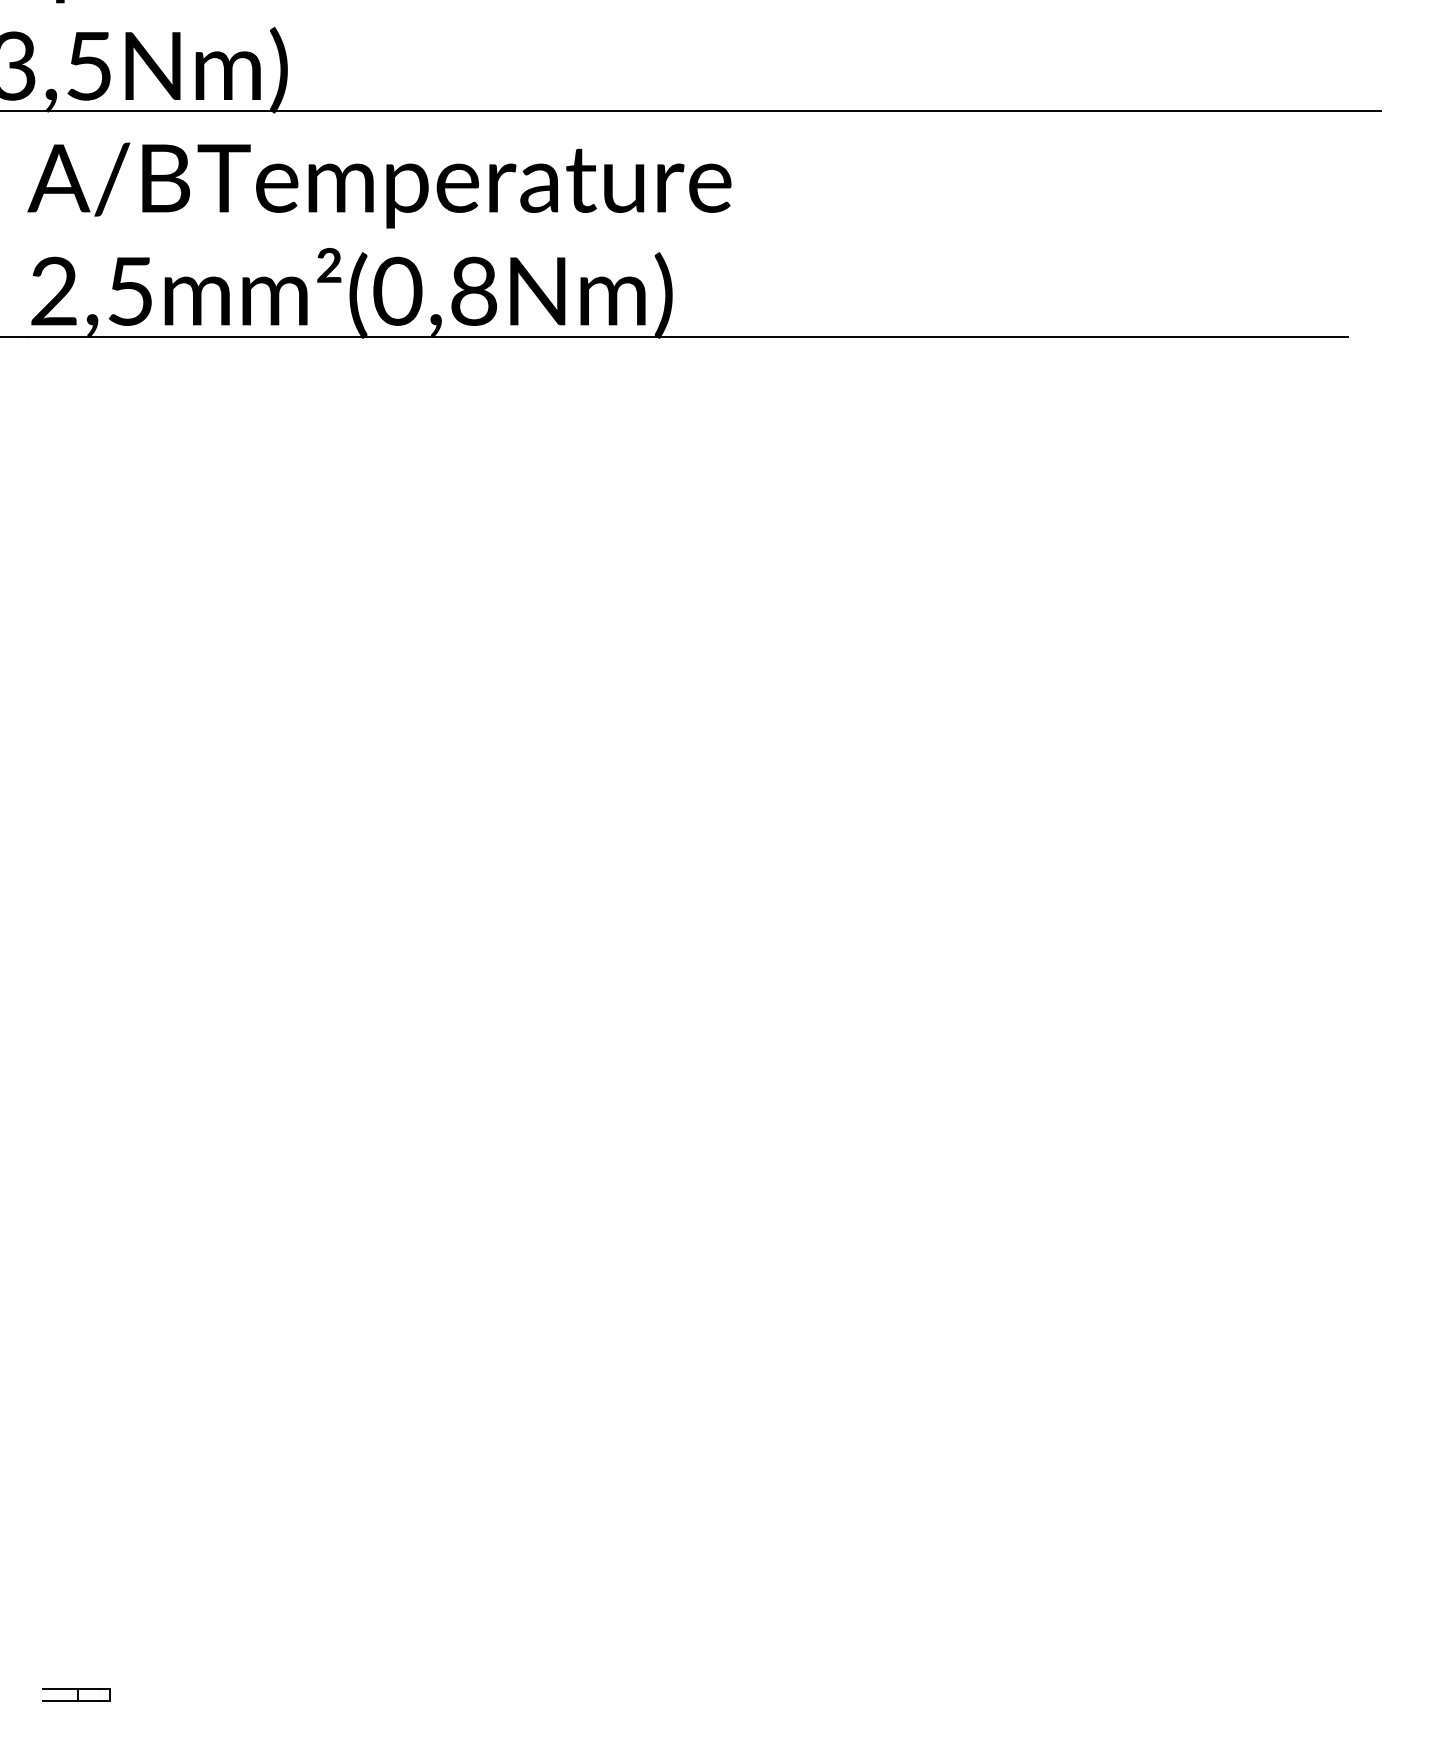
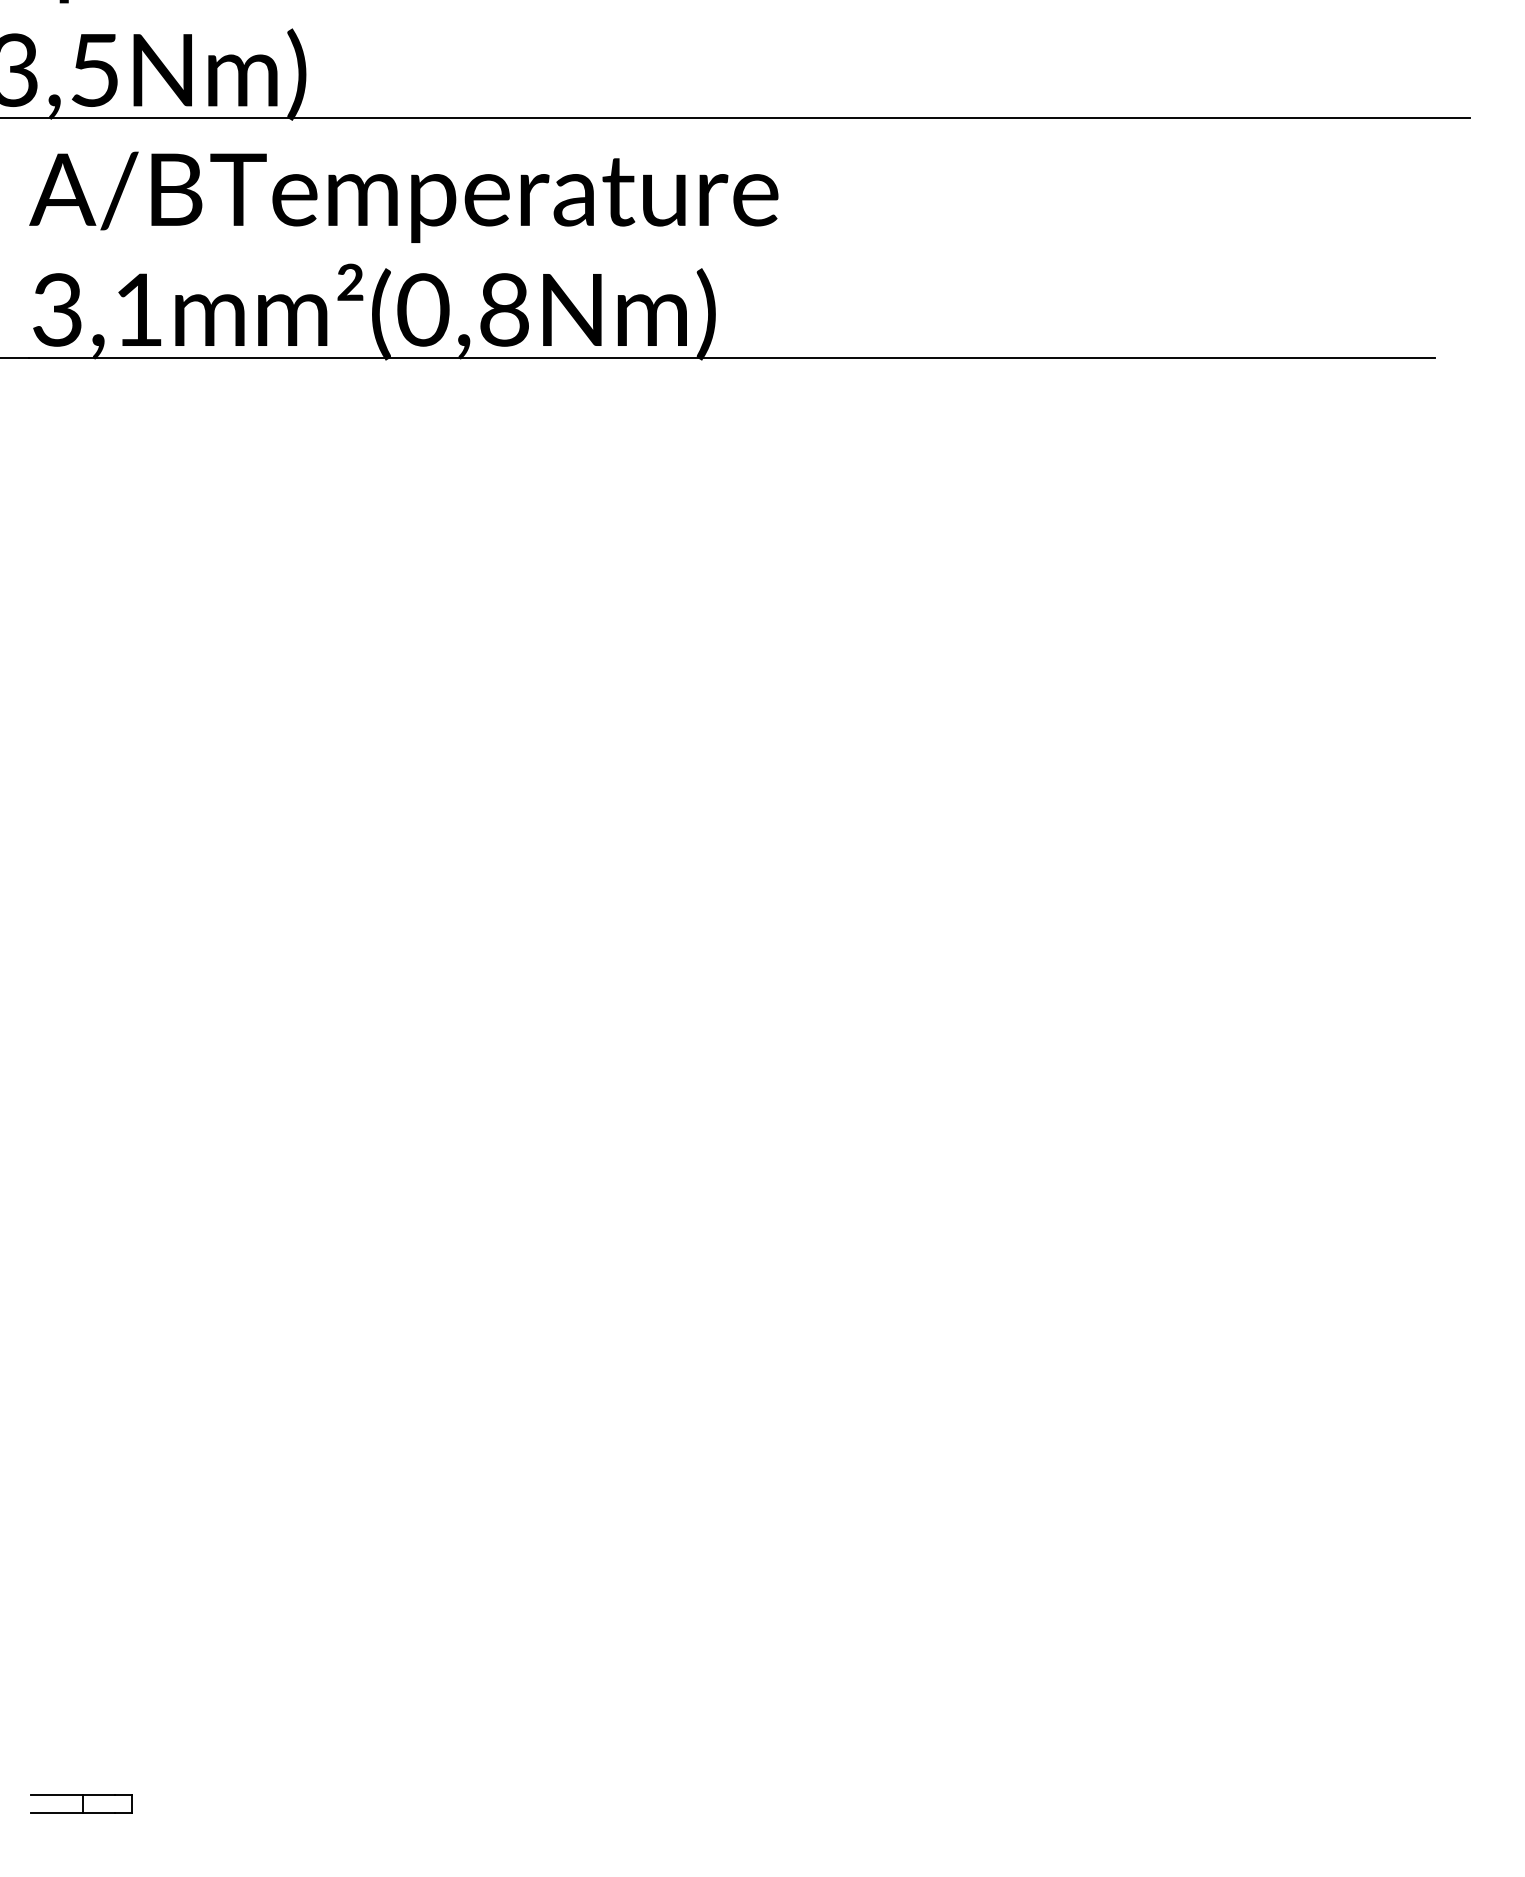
text: (91, 291) -> (97, 310), 2,5mm²(0,8Nm) -> 3,1mm²(0,8Nm)
part: (76, 1694) -> (81, 1803), size x1.4

